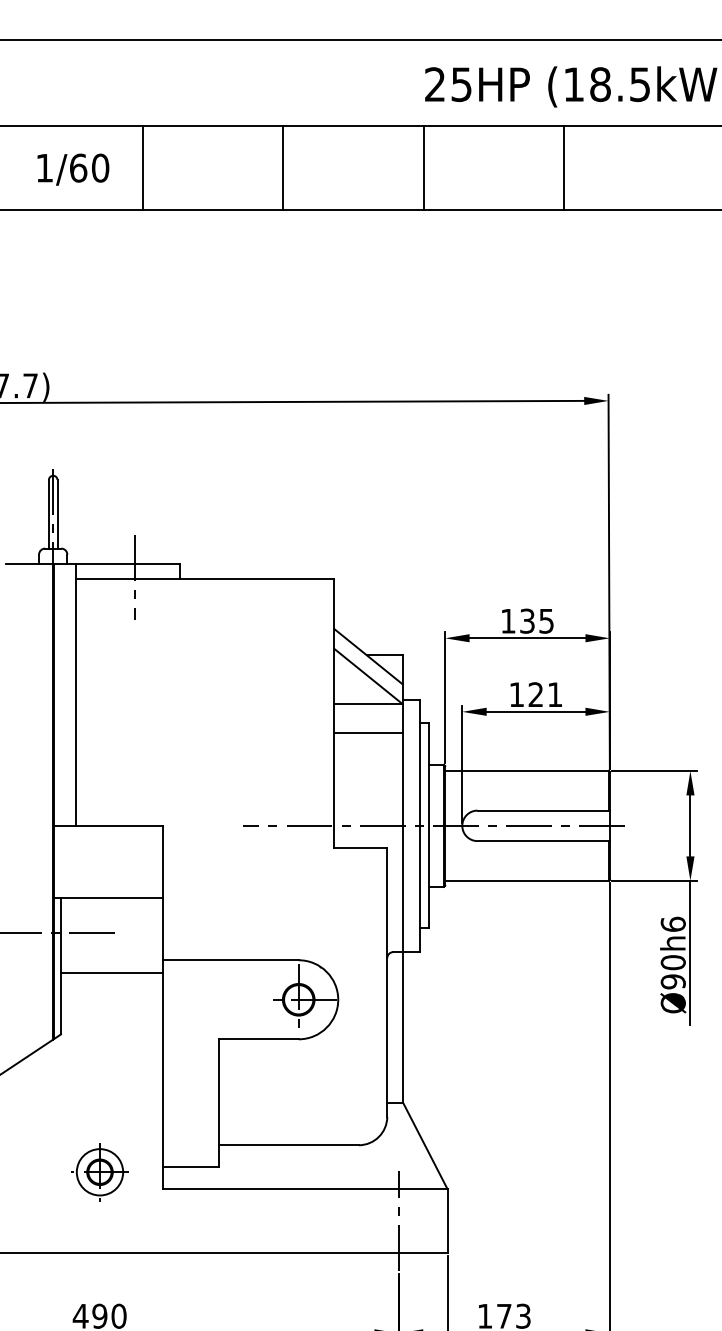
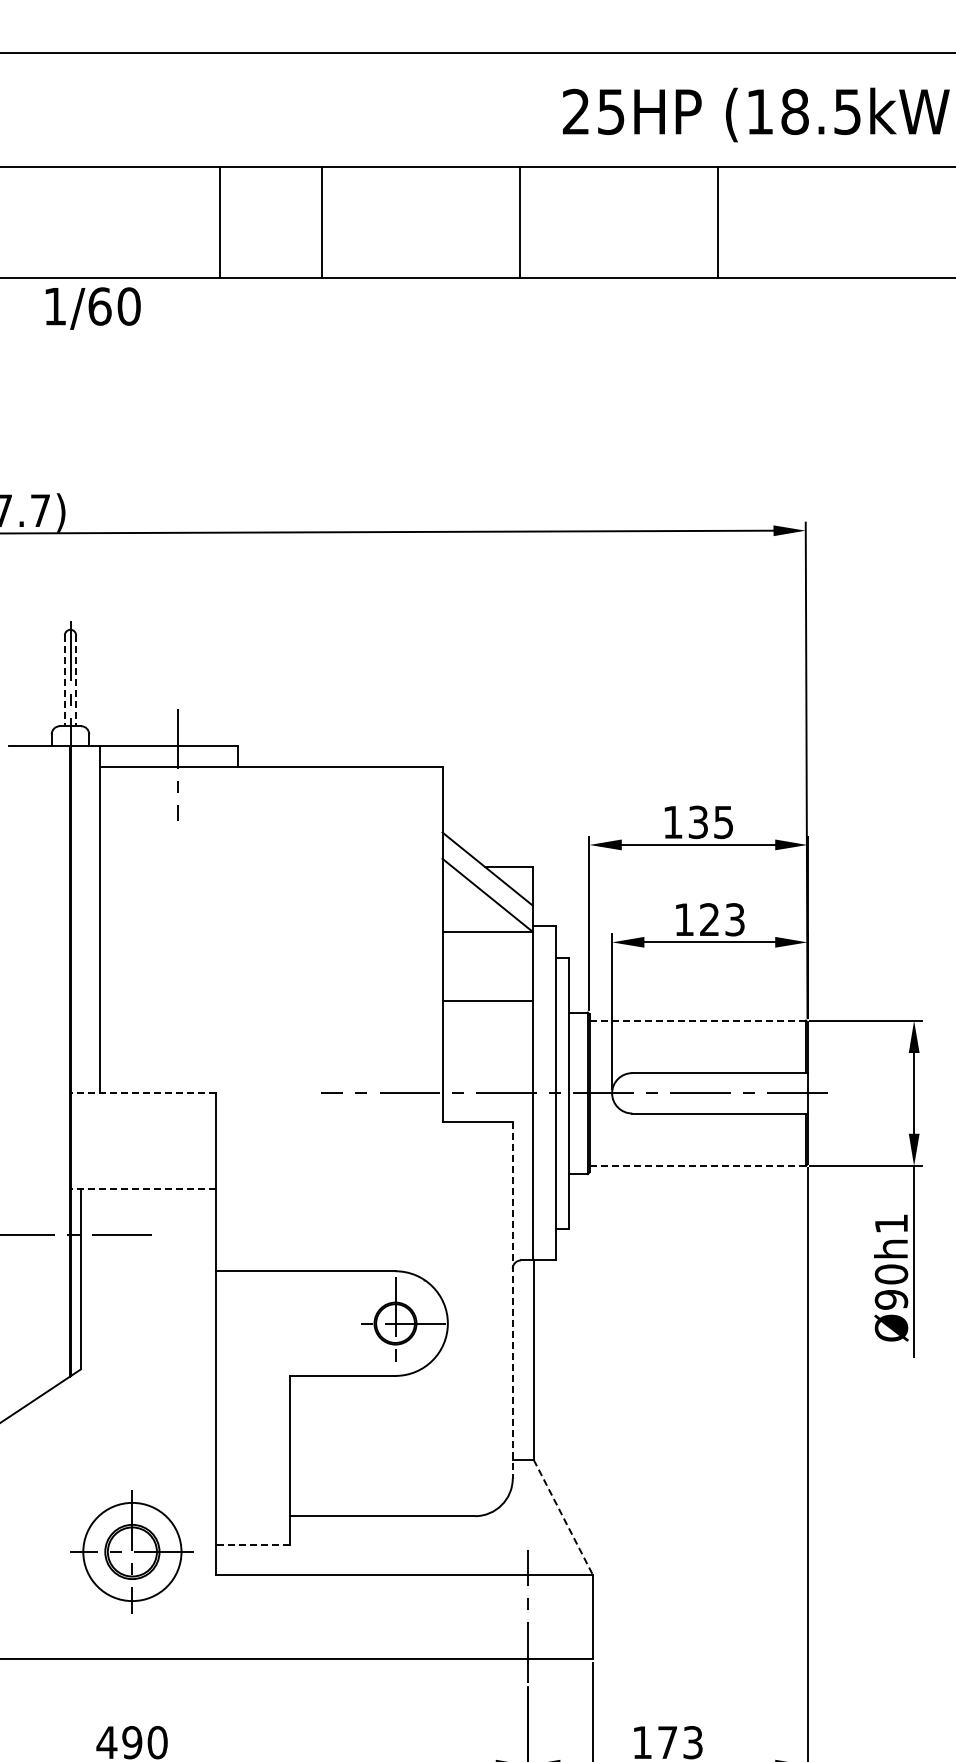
line: (143, 168) -> (220, 222), moved
line: (283, 168) -> (322, 222), moved
line: (423, 168) -> (519, 222), moved
line: (563, 168) -> (717, 222), moved
text: (72, 169) -> (92, 308), moved
line: (48, 514) -> (64, 681), solid -> dashed
line: (57, 514) -> (76, 681), solid -> dashed
text: (554, 694) -> (734, 919), 121 -> 123
line: (368, 733) -> (487, 1000), moved
line: (526, 770) -> (697, 1020), solid -> dashed
line: (108, 826) -> (143, 1093), solid -> dashed
line: (526, 881) -> (697, 1166), solid -> dashed
line: (108, 898) -> (143, 1189), solid -> dashed
text: (673, 924) -> (891, 1223), Ø90h6 -> Ø90h1
line: (112, 973) -> (148, 1288), removed
line: (387, 982) -> (512, 1300), solid -> dashed
line: (425, 1146) -> (563, 1517), solid -> dashed
line: (191, 1166) -> (253, 1544), solid -> dashed
part: (100, 1171) -> (132, 1551), size x1.6

